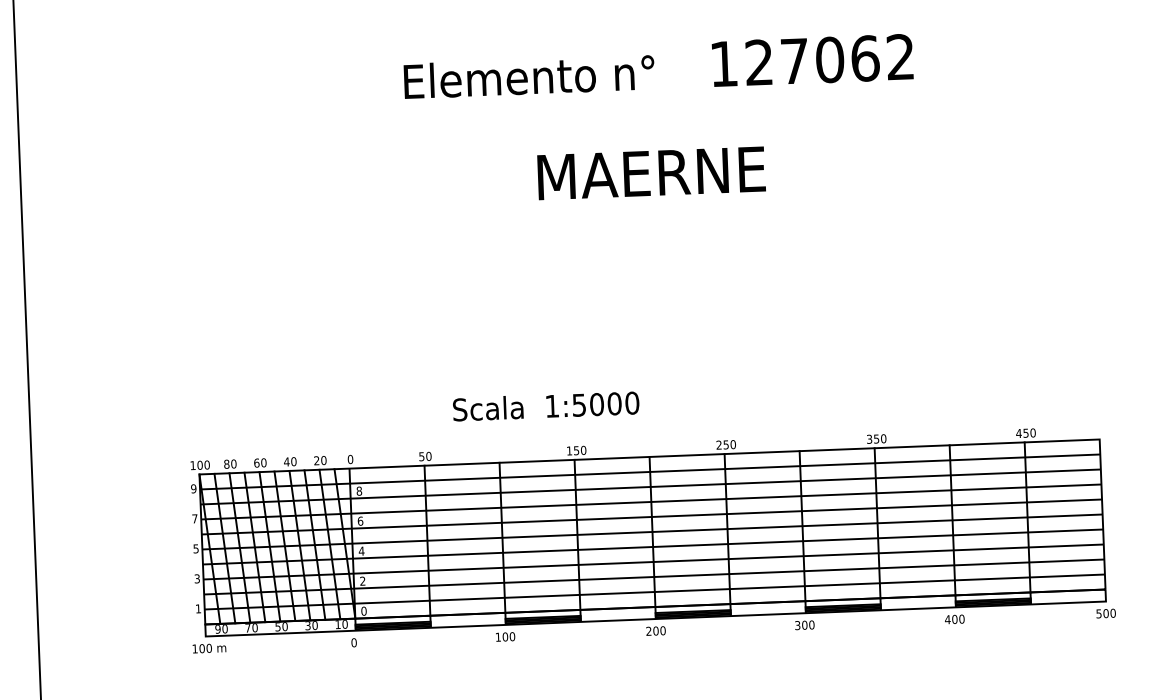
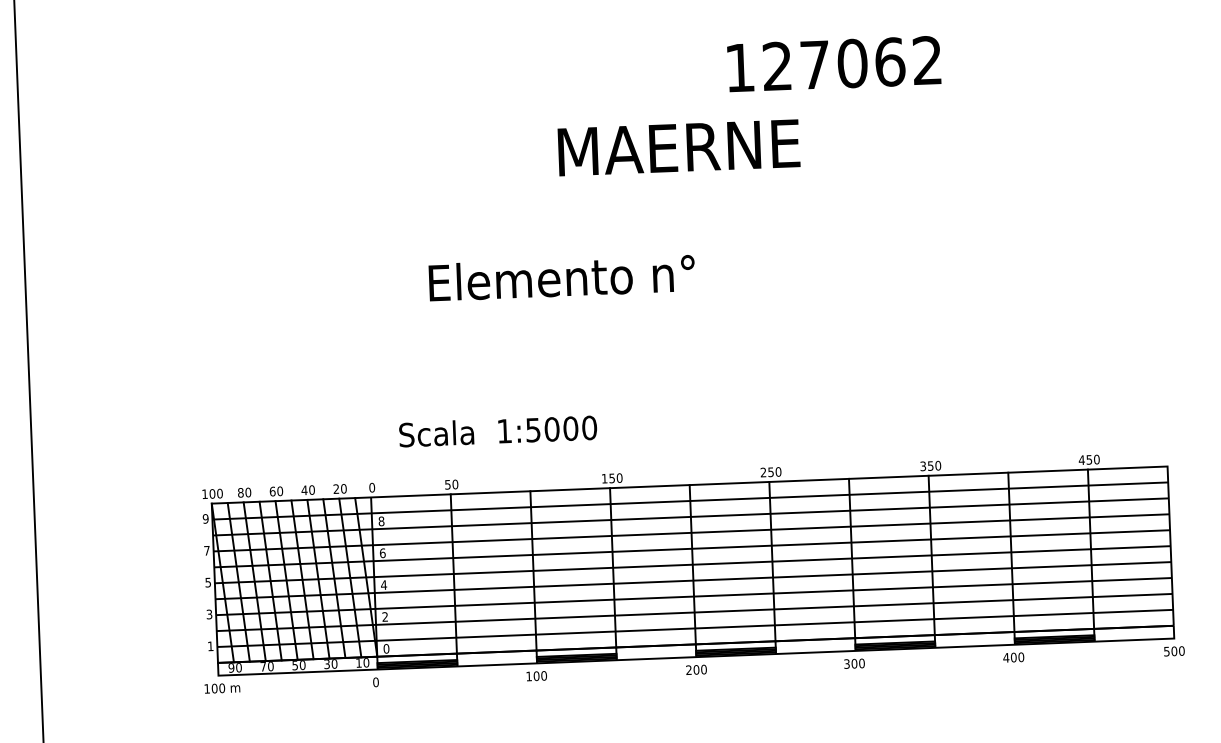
text: (812, 60) -> (833, 64), moved
text: (528, 76) -> (561, 277), moved
text: (651, 173) -> (678, 148), moved
text: (546, 406) -> (498, 431), moved

